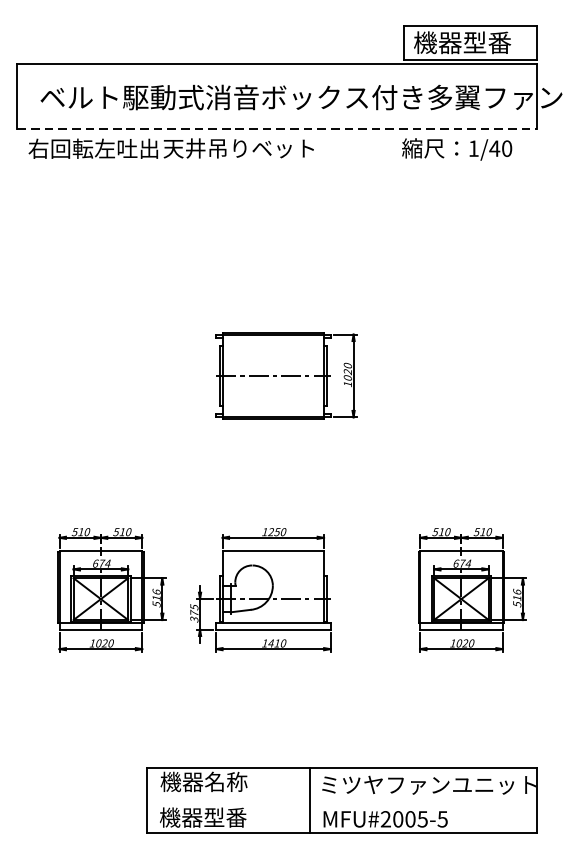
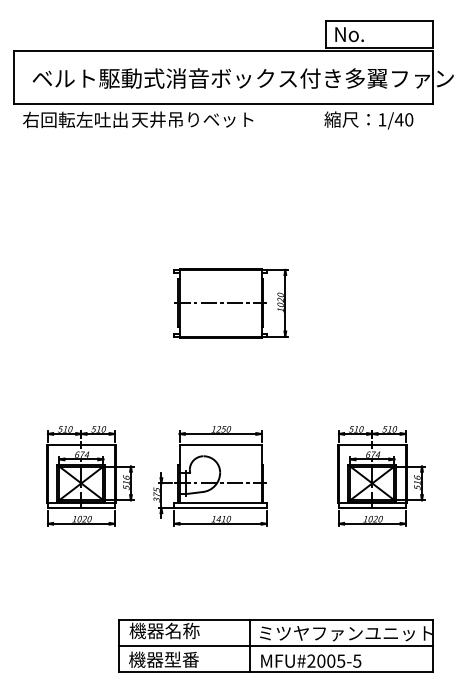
text: (462, 42) -> (373, 34), 機器型番 -> No.
line: (276, 128) -> (223, 103), dashed -> solid
line: (341, 801) -> (275, 646), added

